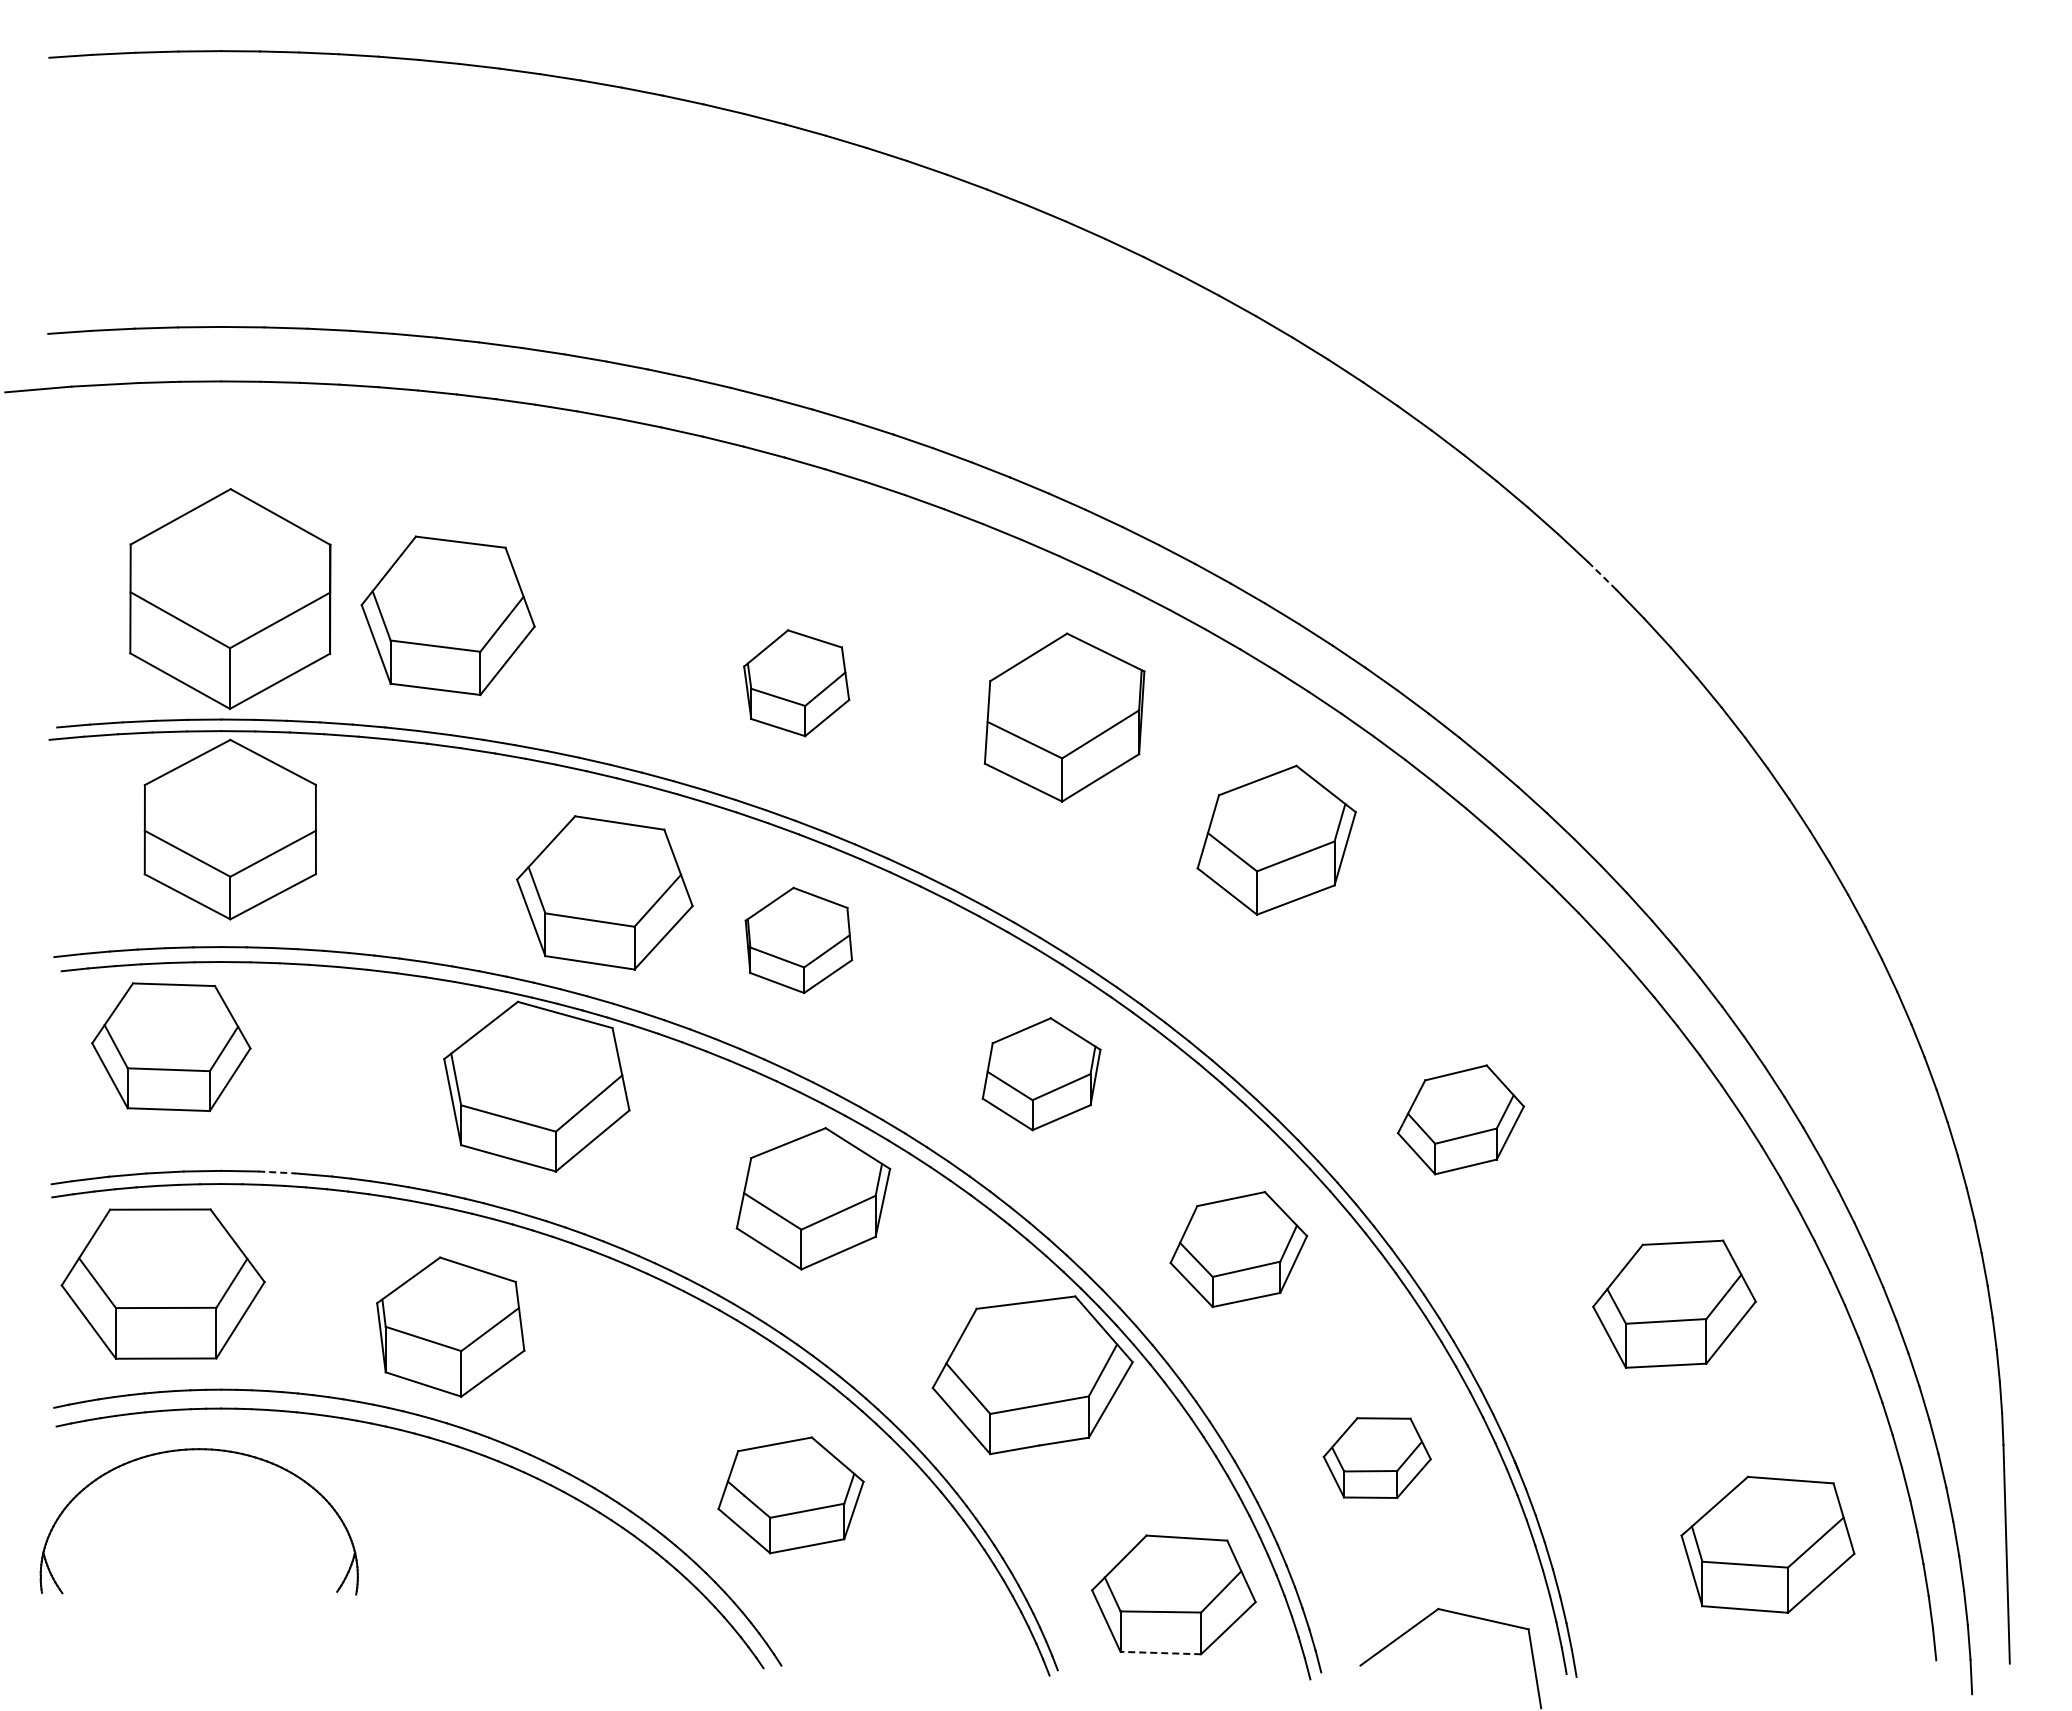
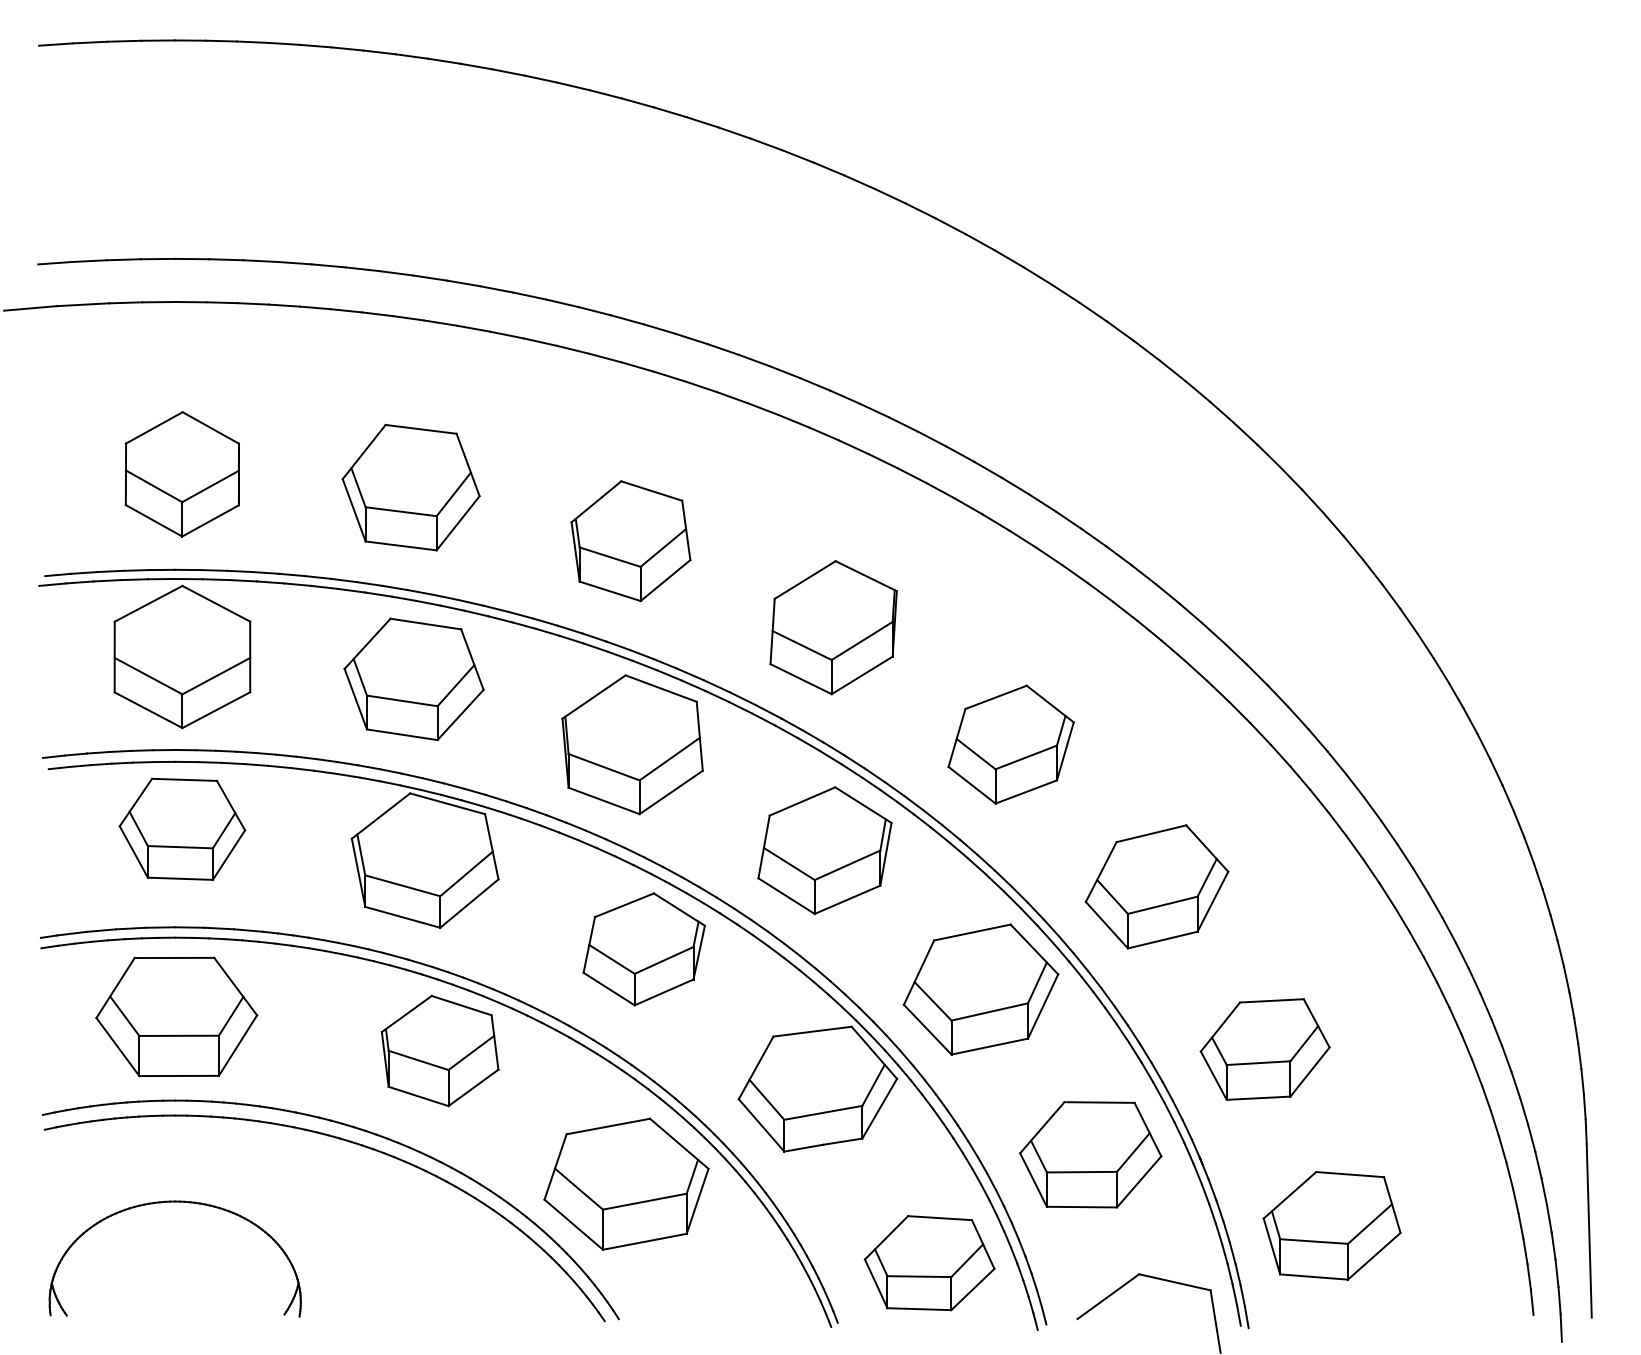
line: (1602, 576) -> (1269, 456), dashed -> solid
part: (230, 598) -> (182, 473), size x0.71
part: (447, 615) -> (410, 487), moved
part: (796, 682) -> (630, 540), size x1.43
part: (1064, 717) -> (833, 627), moved
part: (1276, 839) -> (1010, 744), moved
part: (604, 892) -> (413, 679), moved
part: (798, 940) -> (632, 744), size x1.67
part: (171, 1046) -> (182, 828), moved
part: (1041, 1074) -> (824, 850), size x1.43
part: (1460, 1119) -> (1156, 886), size x1.43
line: (276, 1172) -> (218, 928), dashed -> solid
part: (1238, 1249) -> (980, 989), size x1.43
part: (162, 1283) -> (176, 1016), moved
part: (1674, 1303) -> (1265, 1048), moved
part: (450, 1326) -> (439, 1050), moved
part: (198, 1450) -> (174, 1202), moved
part: (1377, 1457) -> (1090, 1154), size x1.67
part: (790, 1495) -> (626, 1184), size x1.43
part: (1767, 1544) -> (1331, 1225), moved
line: (1160, 1653) -> (919, 1309), dashed -> solid

